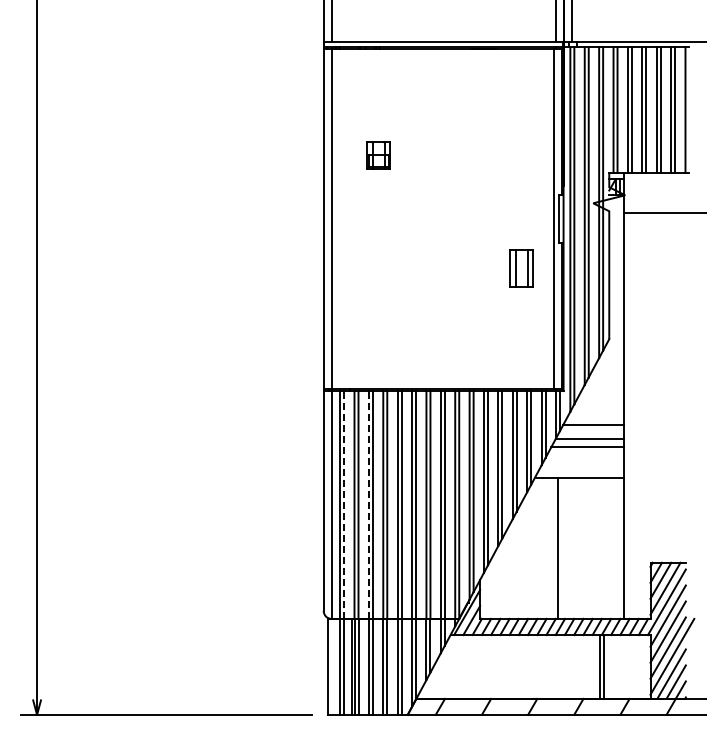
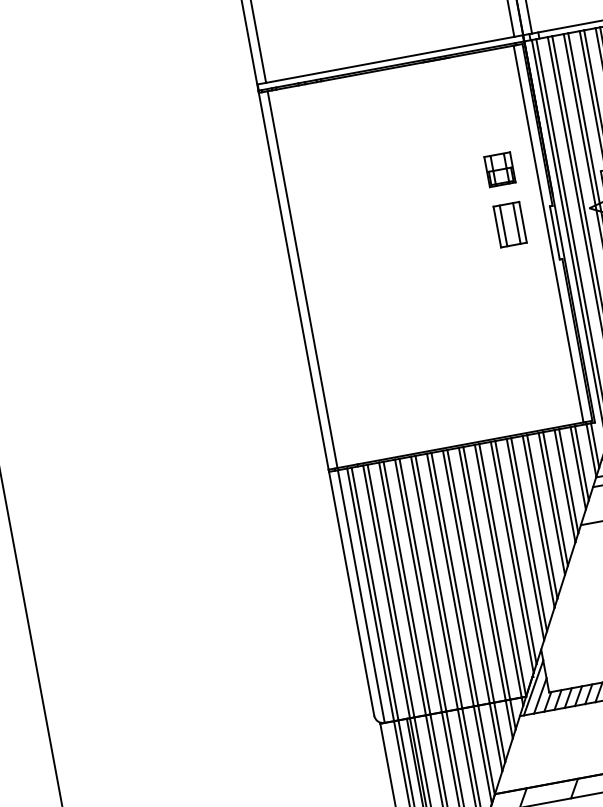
part: (378, 155) -> (499, 170), moved
part: (521, 268) -> (510, 224), moved
line: (344, 505) -> (375, 594), dashed -> solid
line: (368, 505) -> (402, 589), dashed -> solid

